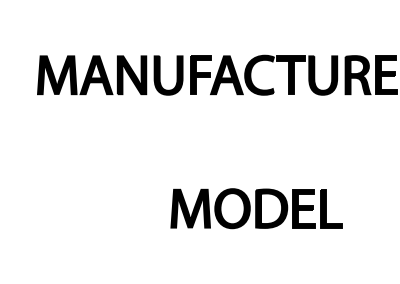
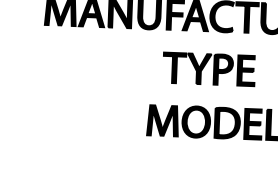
part: (246, 141) -> (209, 69), added

